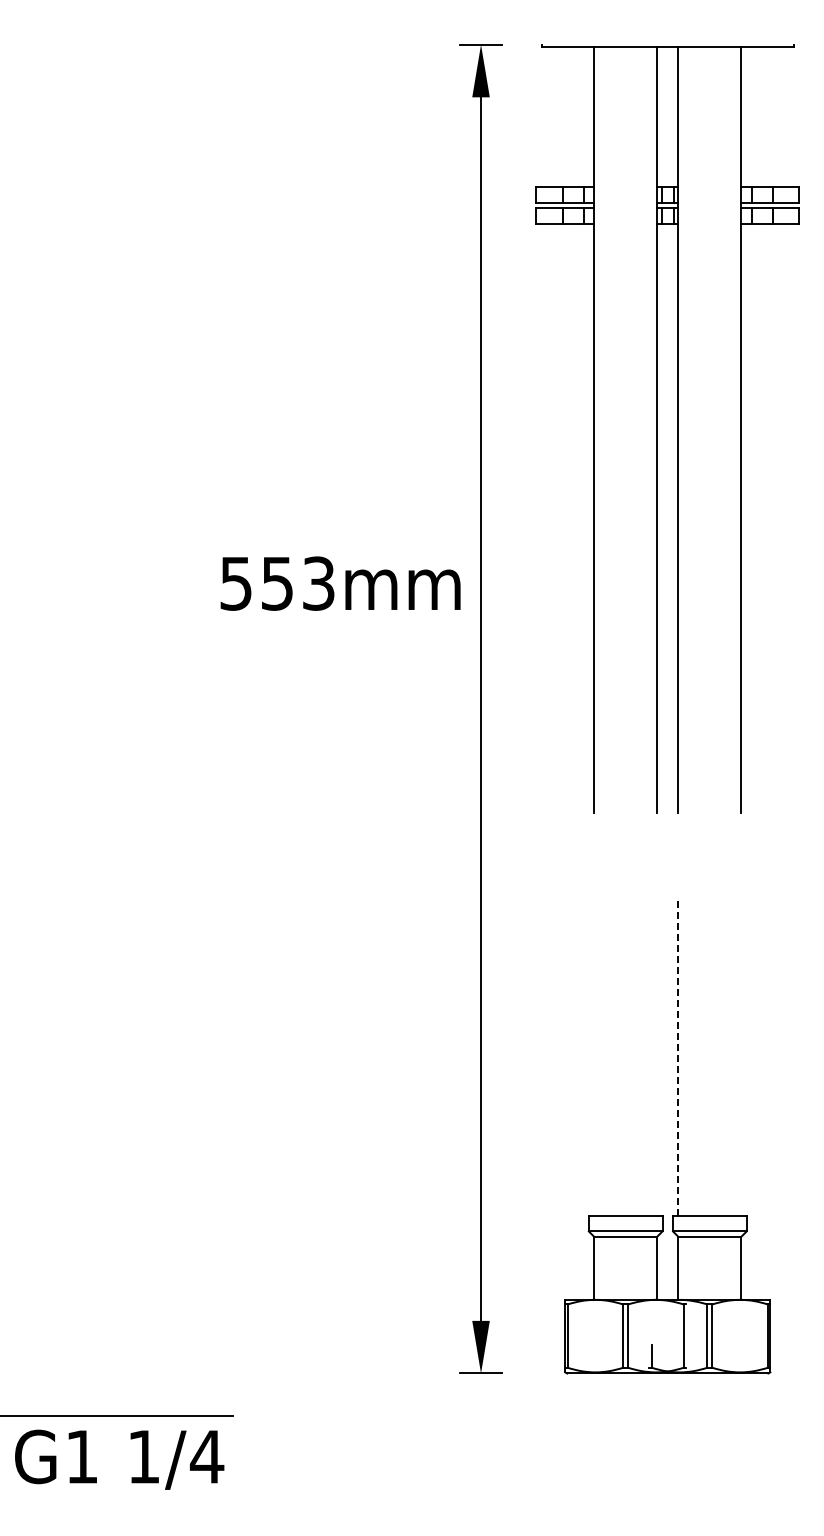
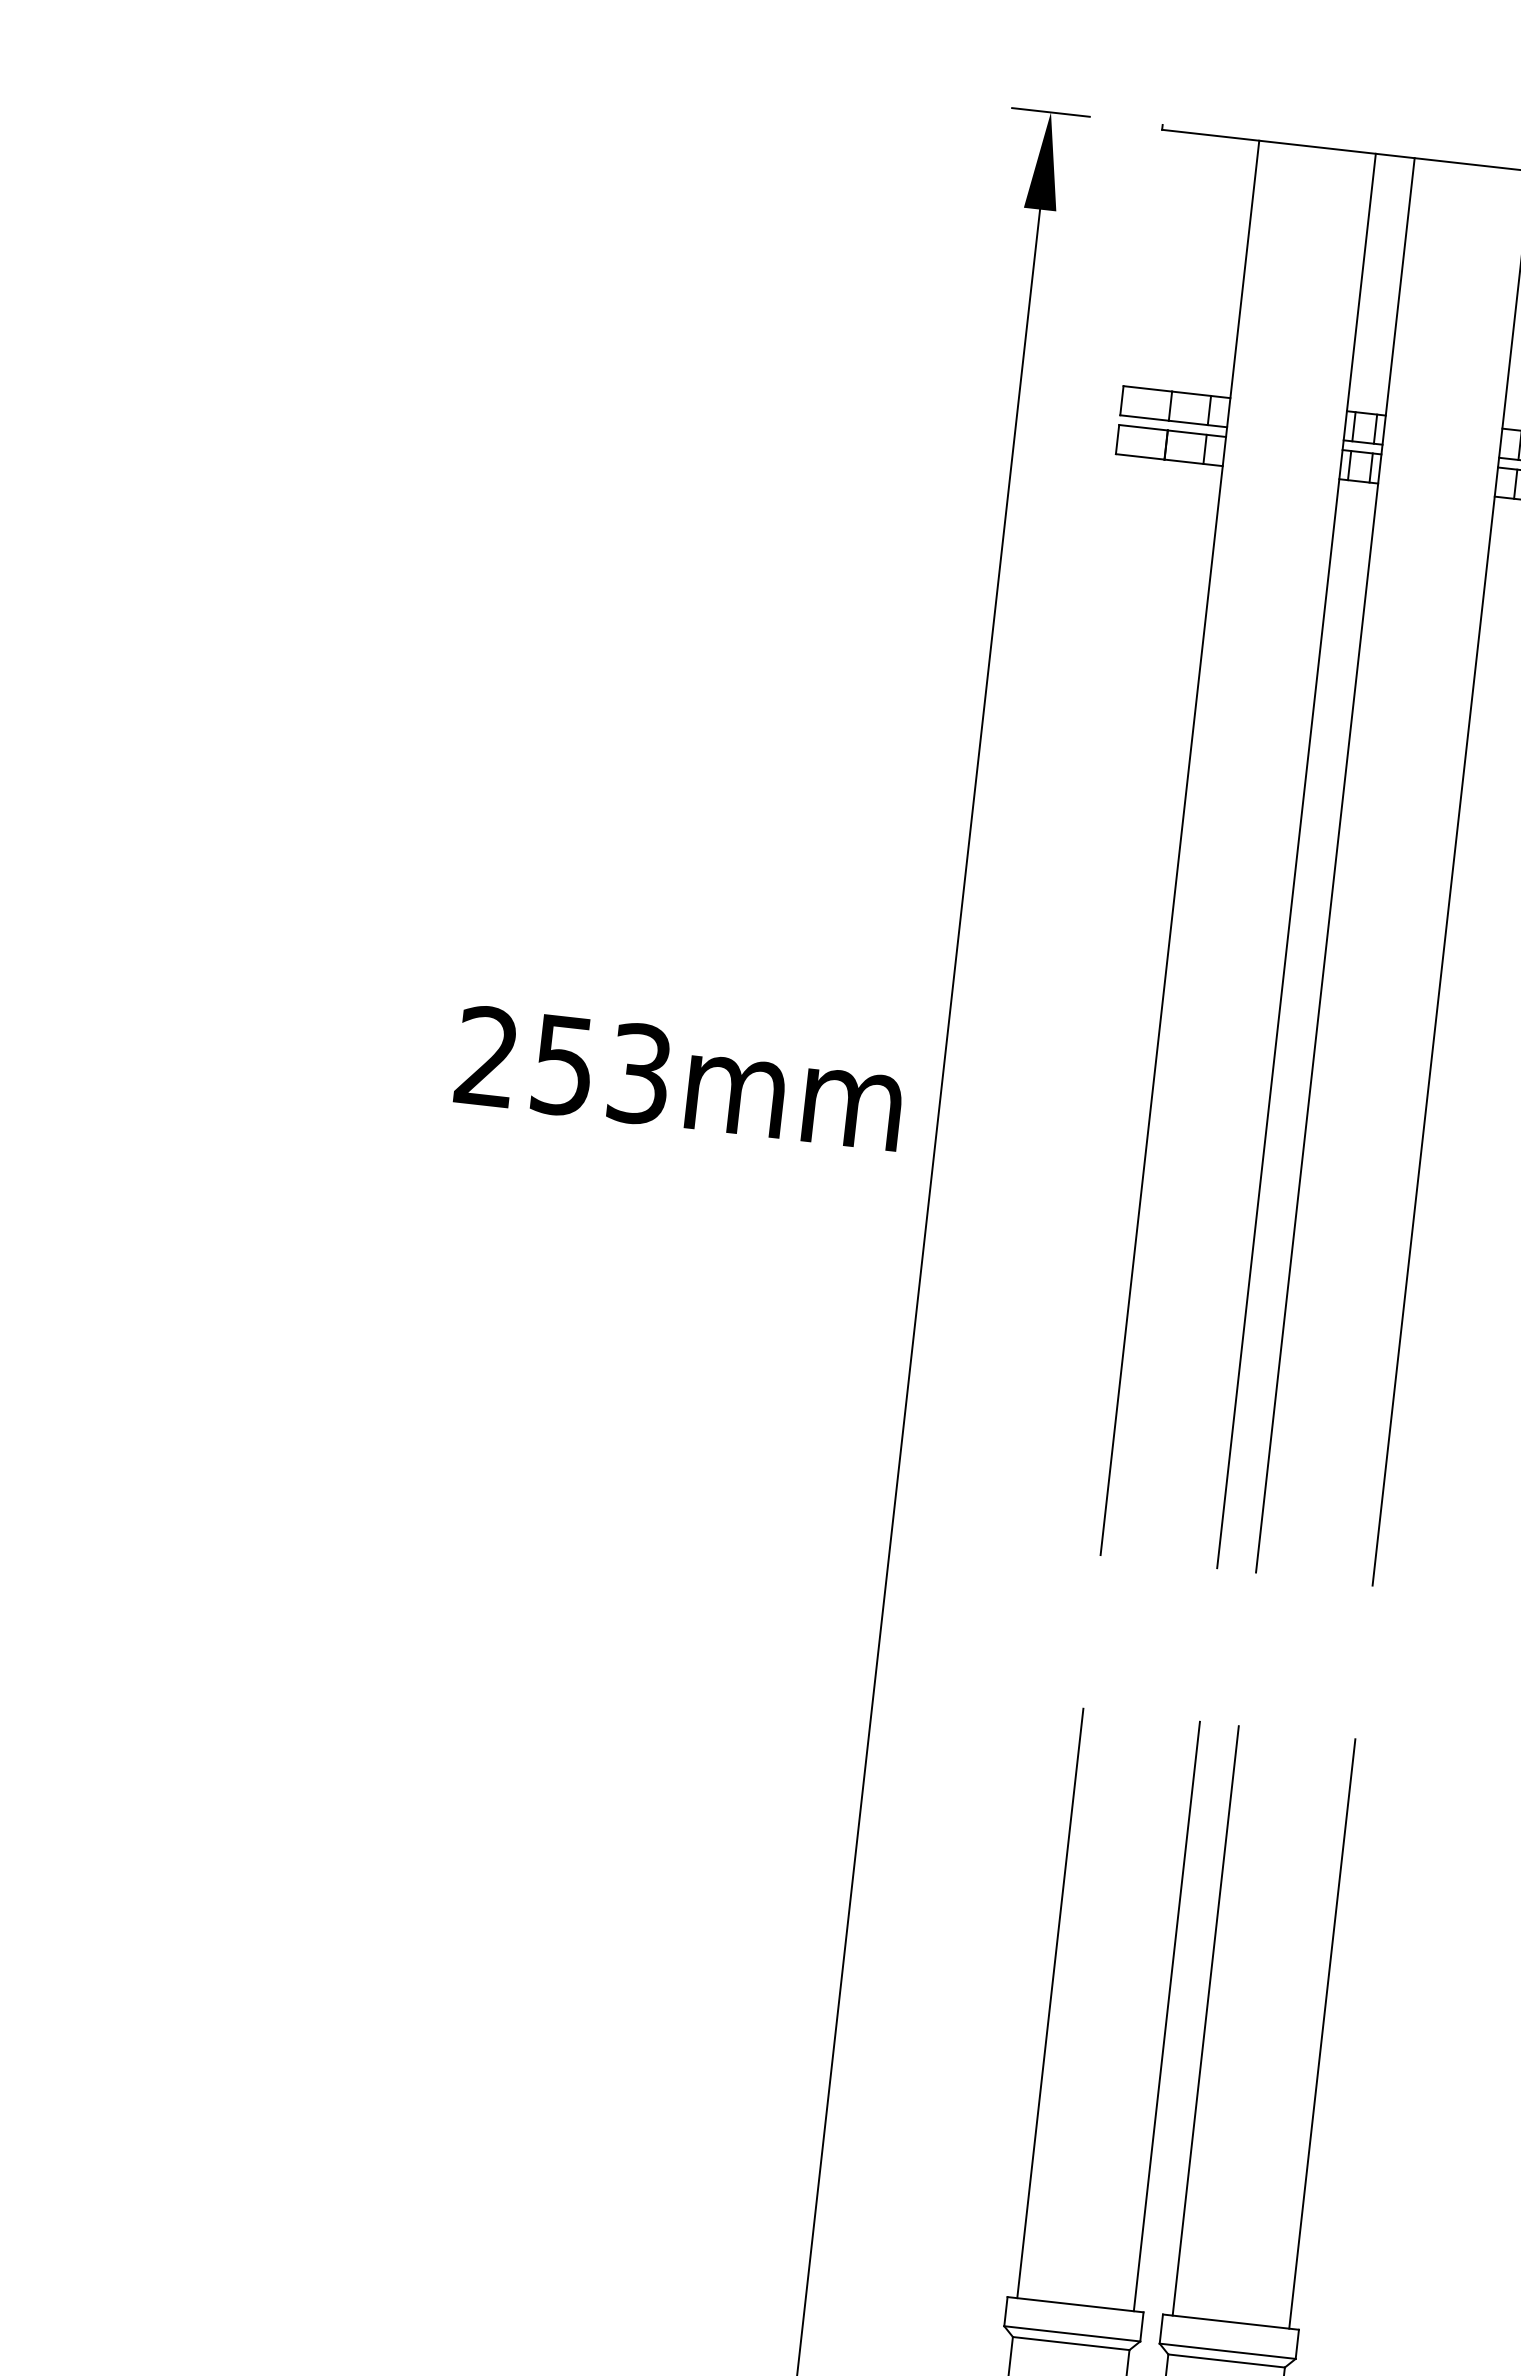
text: (235, 583) -> (485, 1056), 553mm -> 253mm
line: (594, 1055) -> (1051, 2002), added
line: (657, 1055) -> (1167, 2015), added
line: (741, 1055) -> (1322, 2032), added
line: (678, 1056) -> (1206, 2021), dashed -> solid

